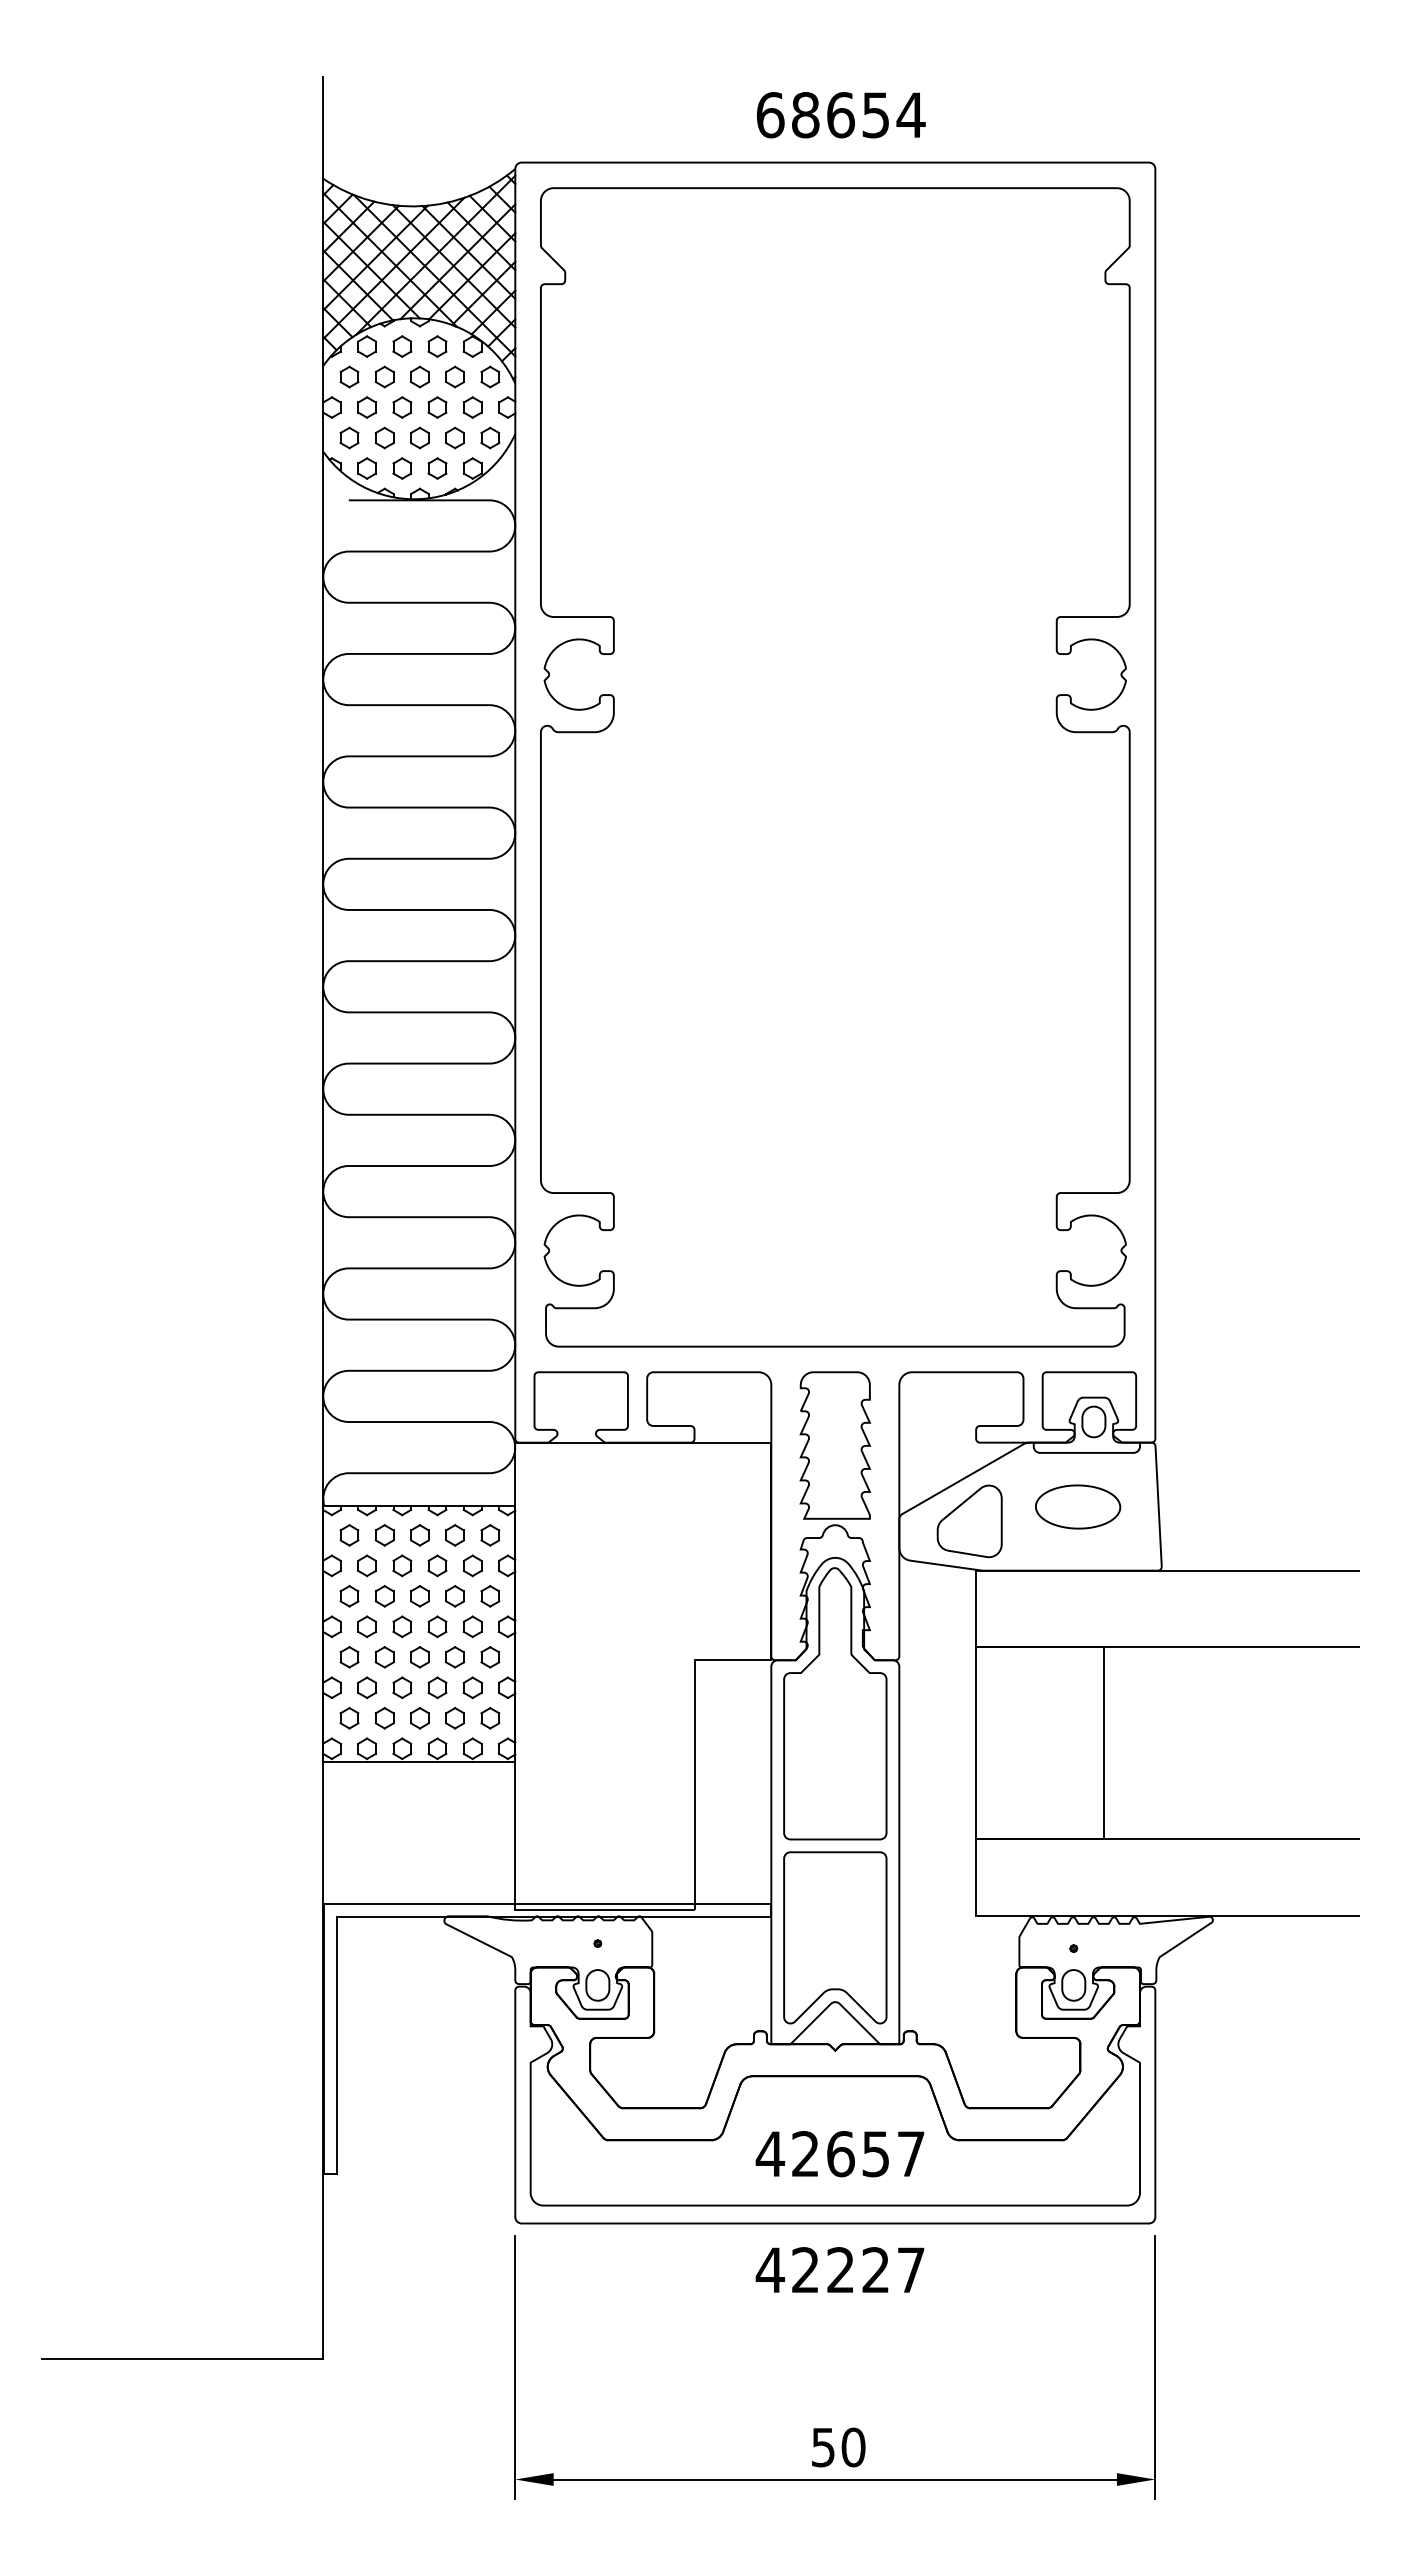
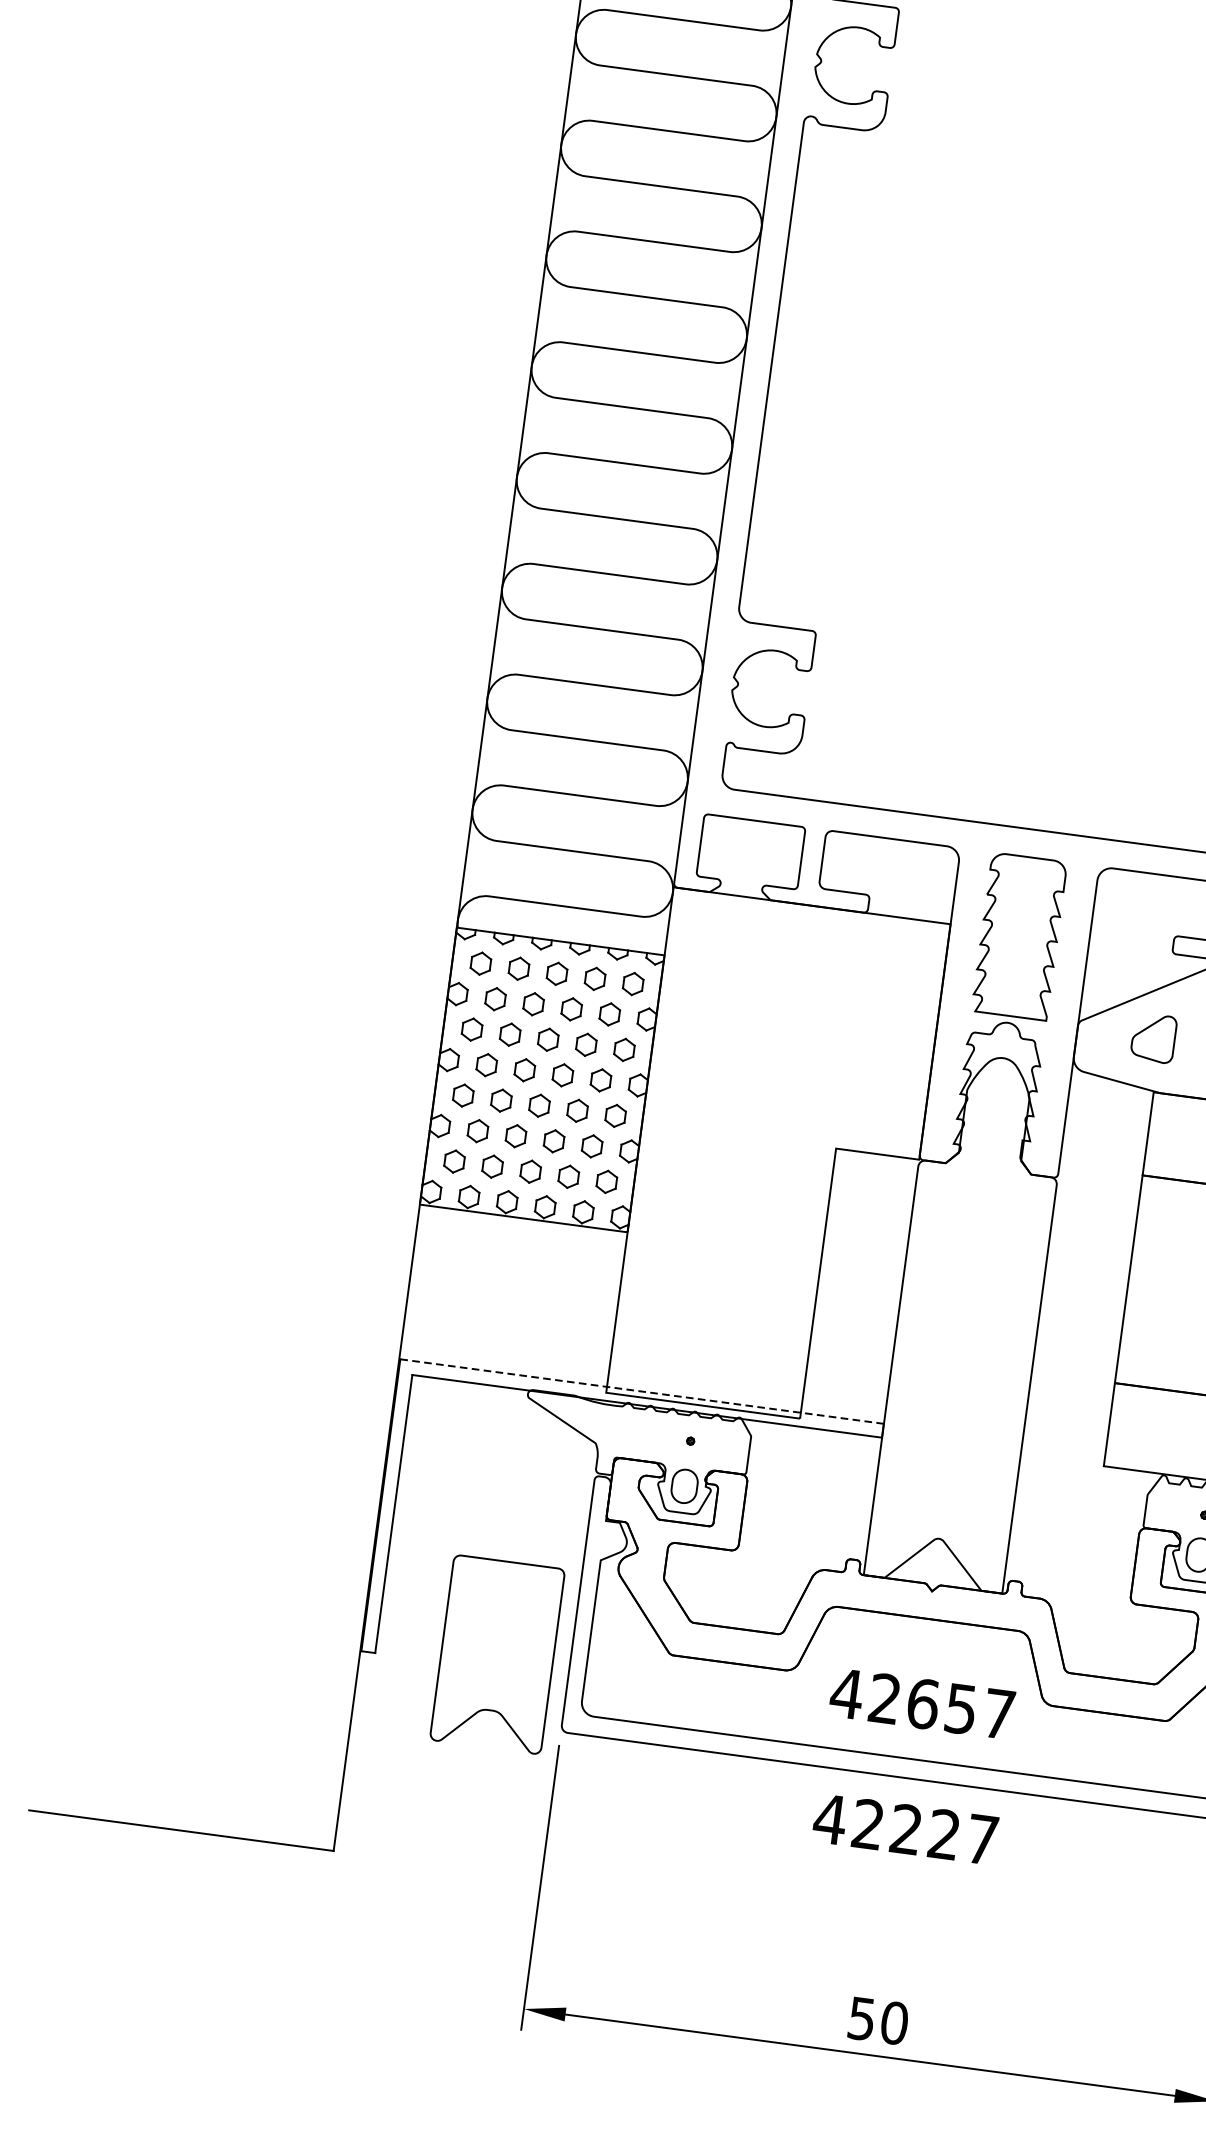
part: (969, 1521) -> (1153, 1038), size x0.6
part: (835, 1703) -> (982, 1215), removed
line: (548, 1904) -> (642, 1391), solid -> dashed
part: (835, 1937) -> (497, 1654), moved

